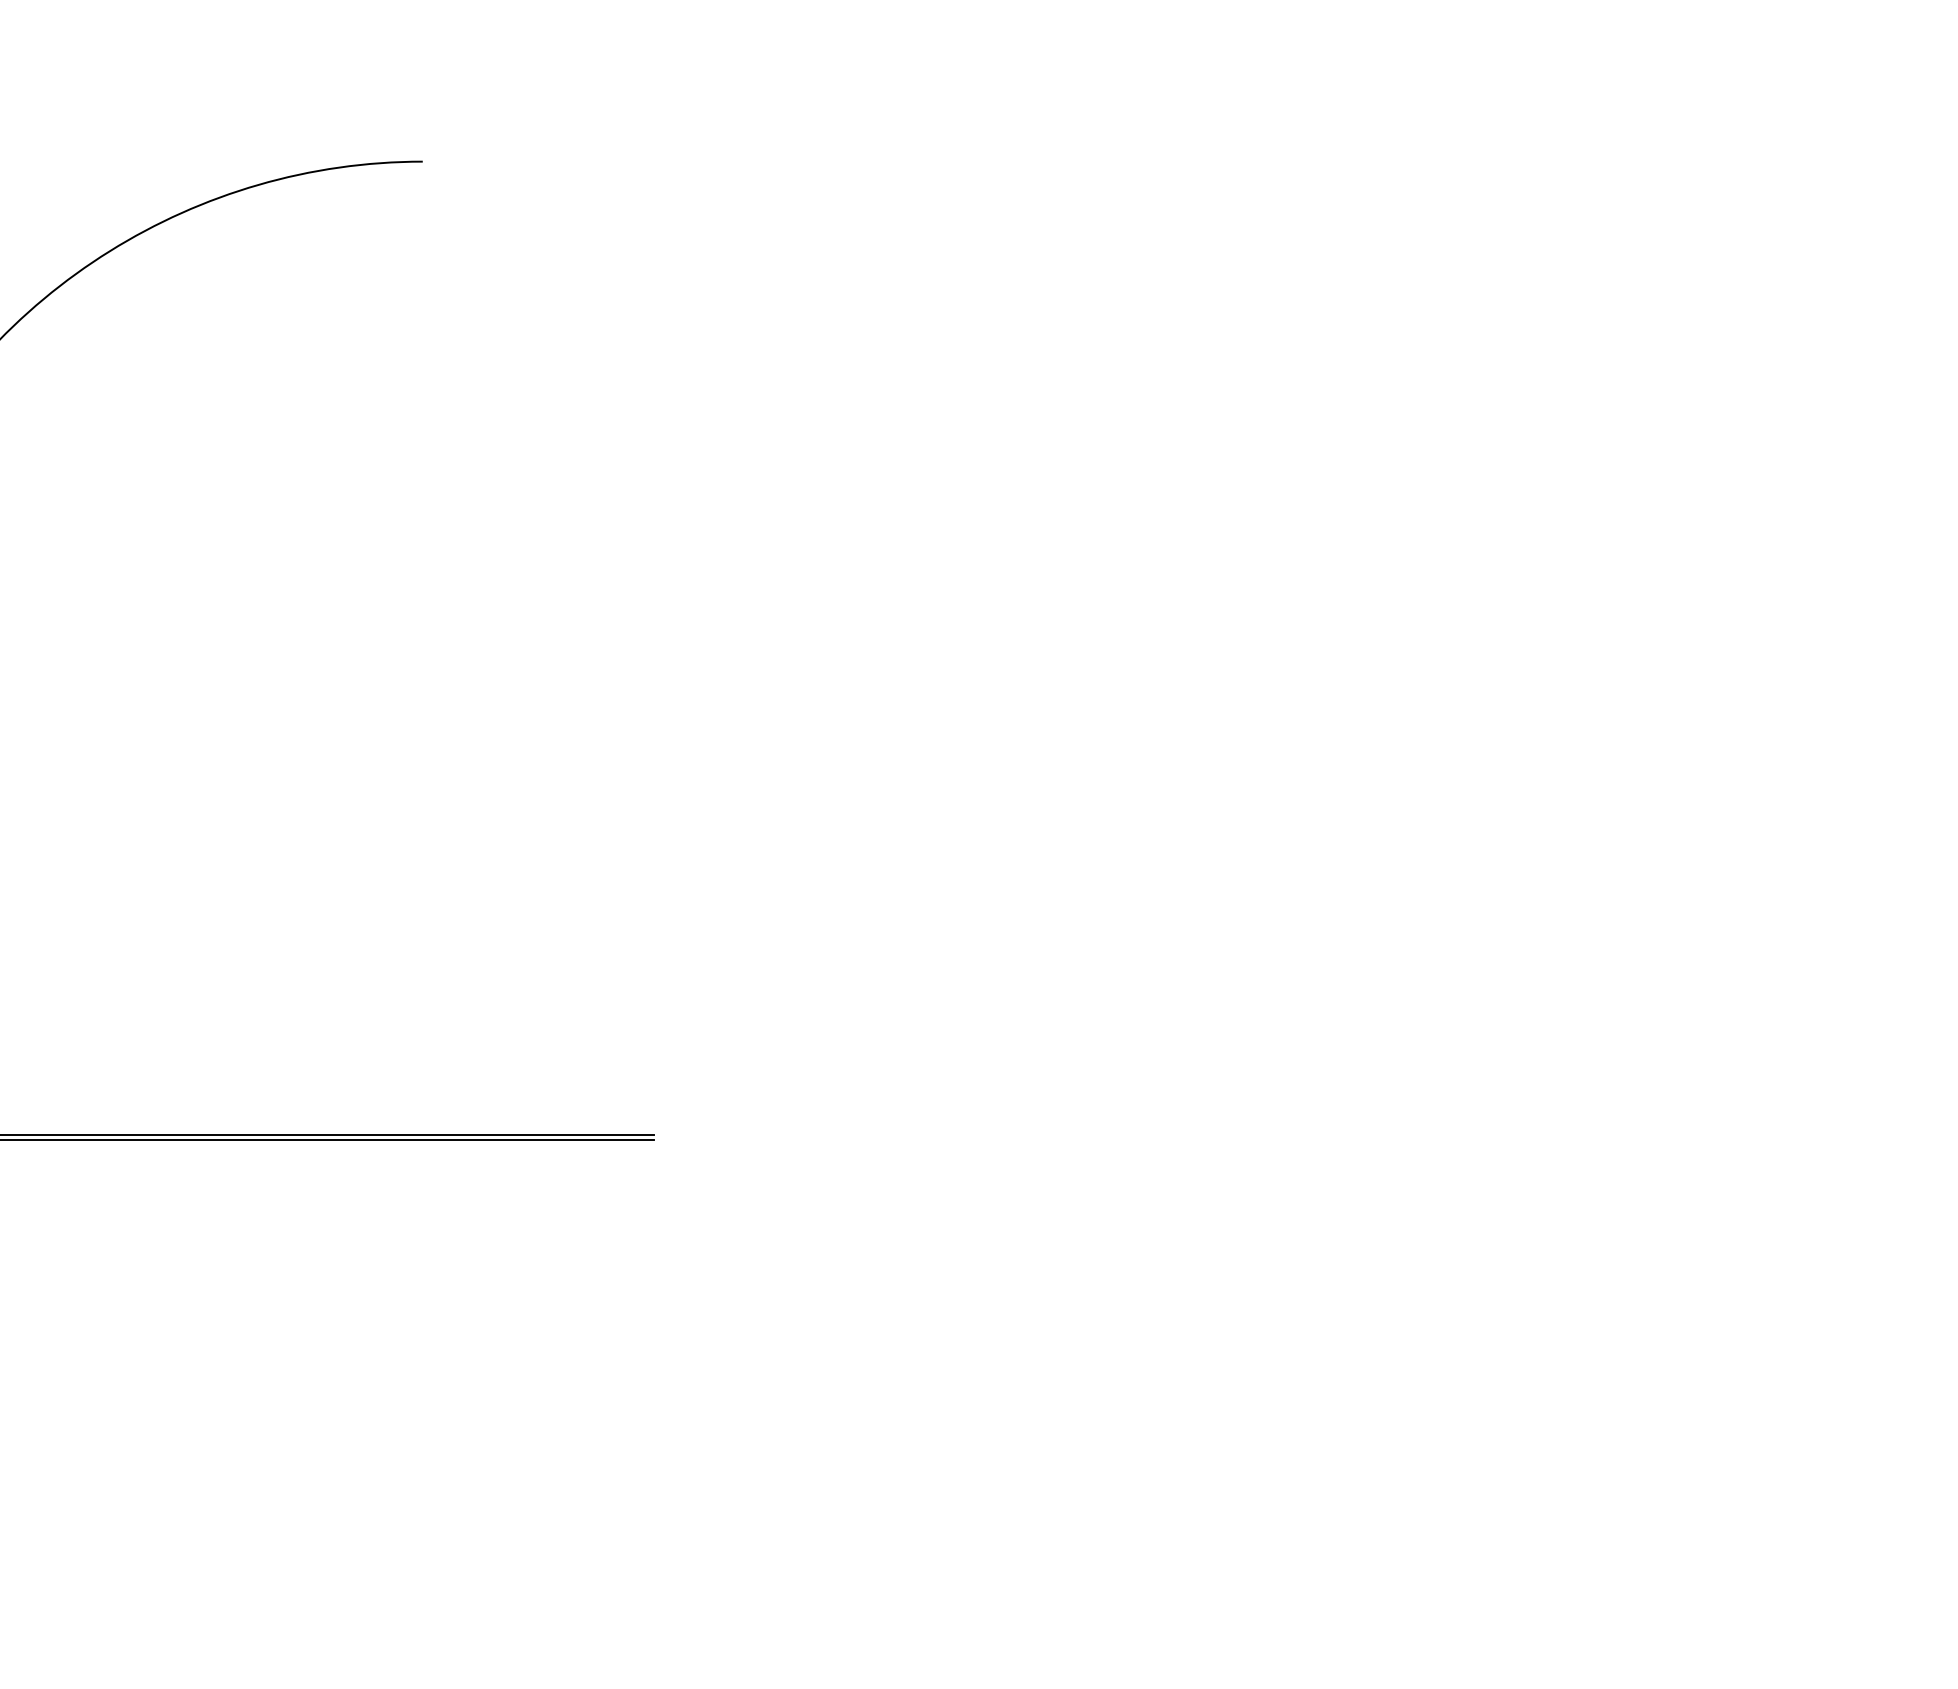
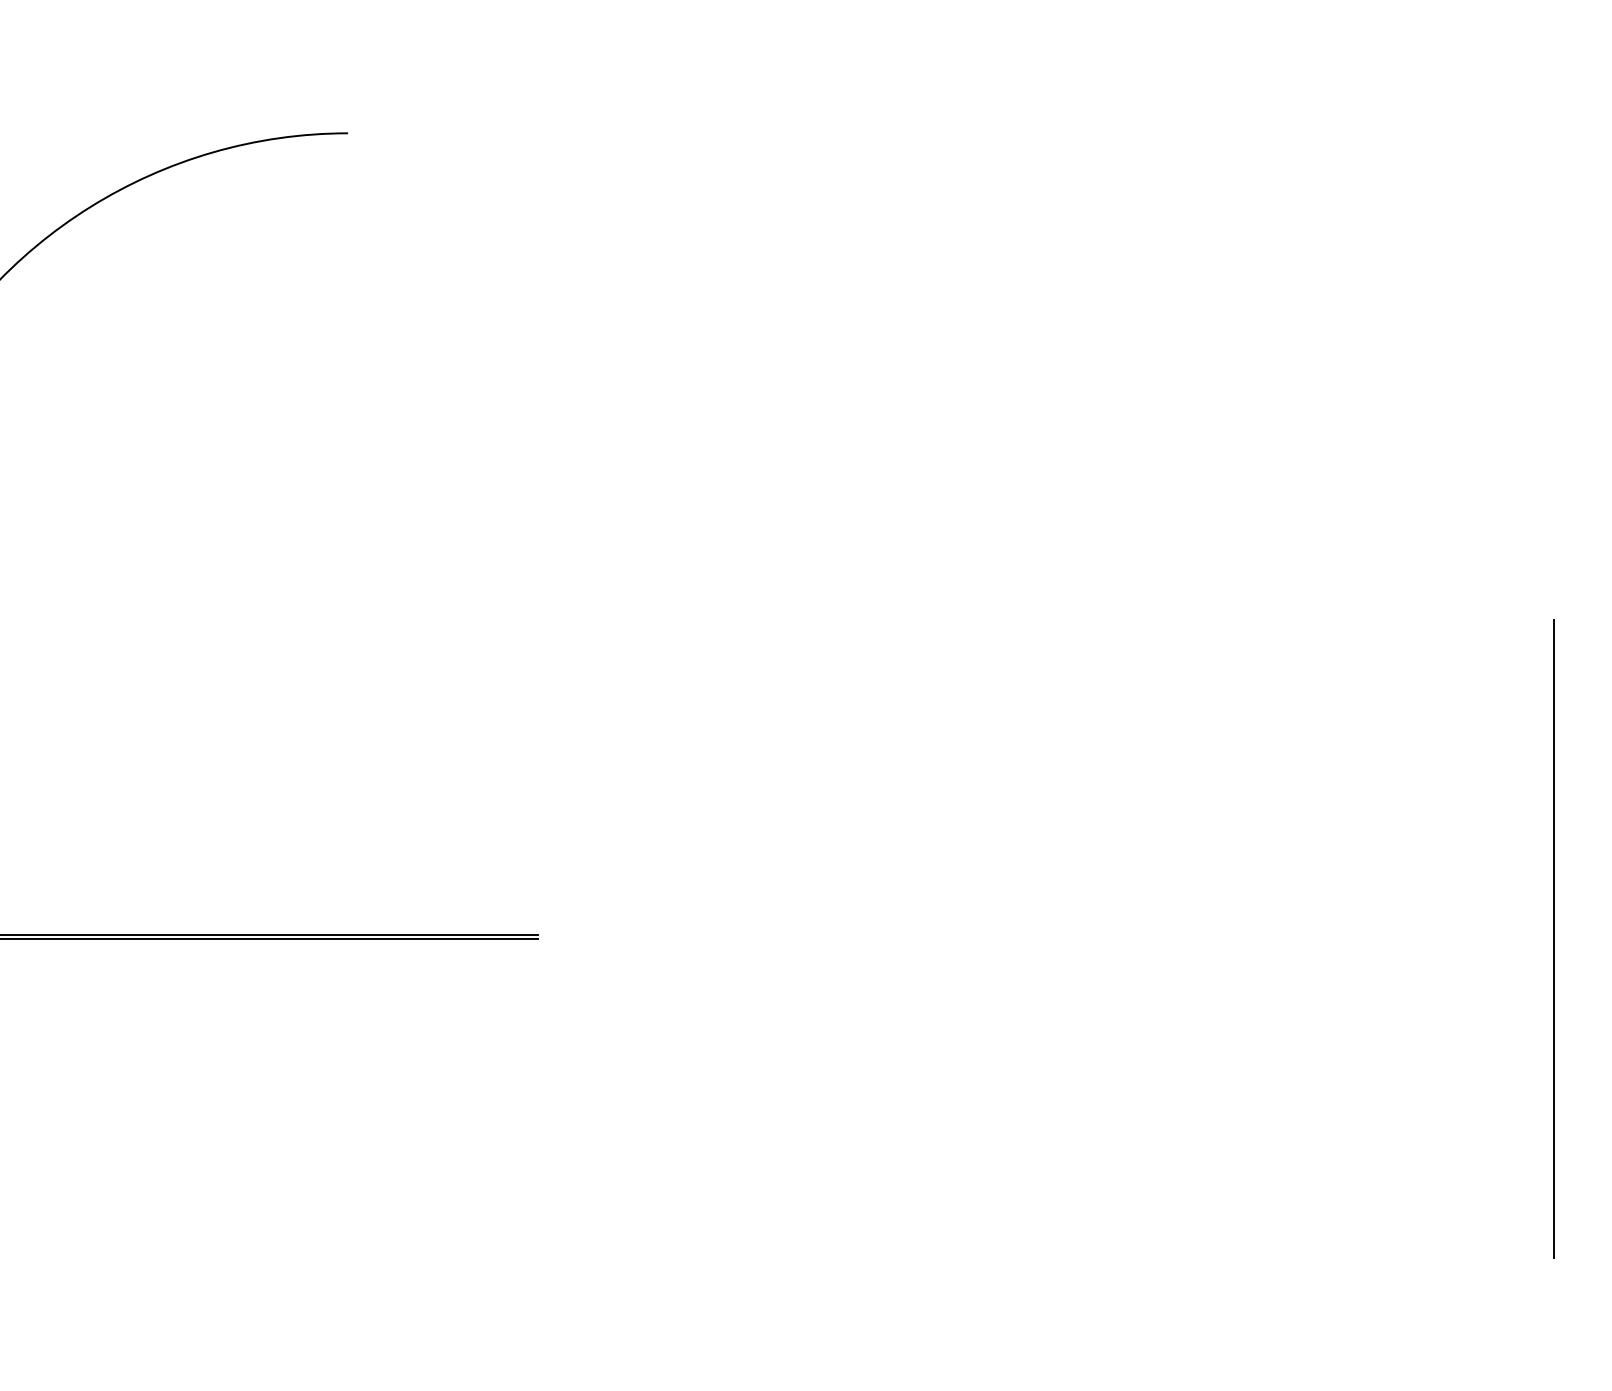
line: (1886, 1140) -> (1553, 939), added

